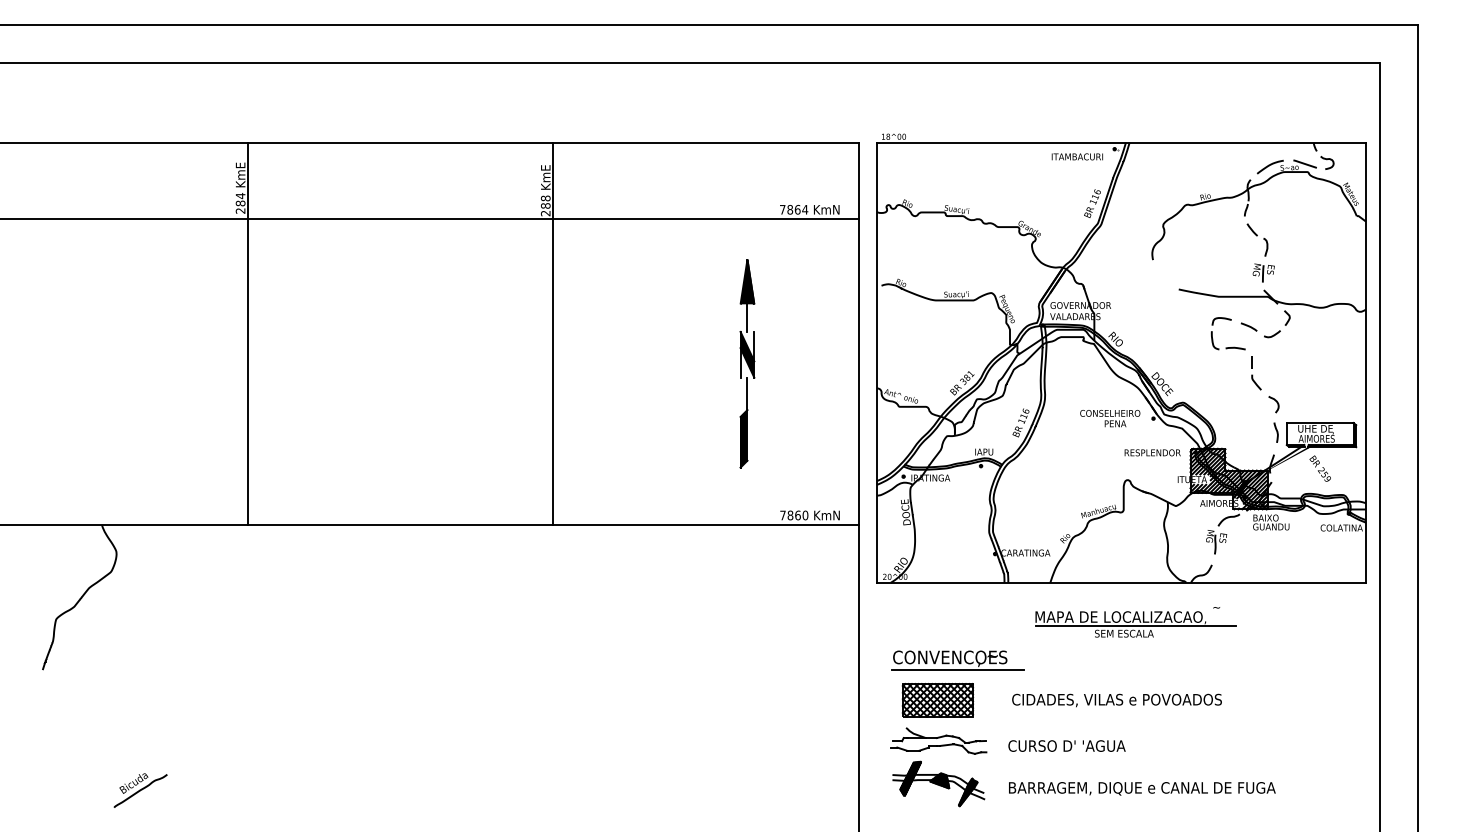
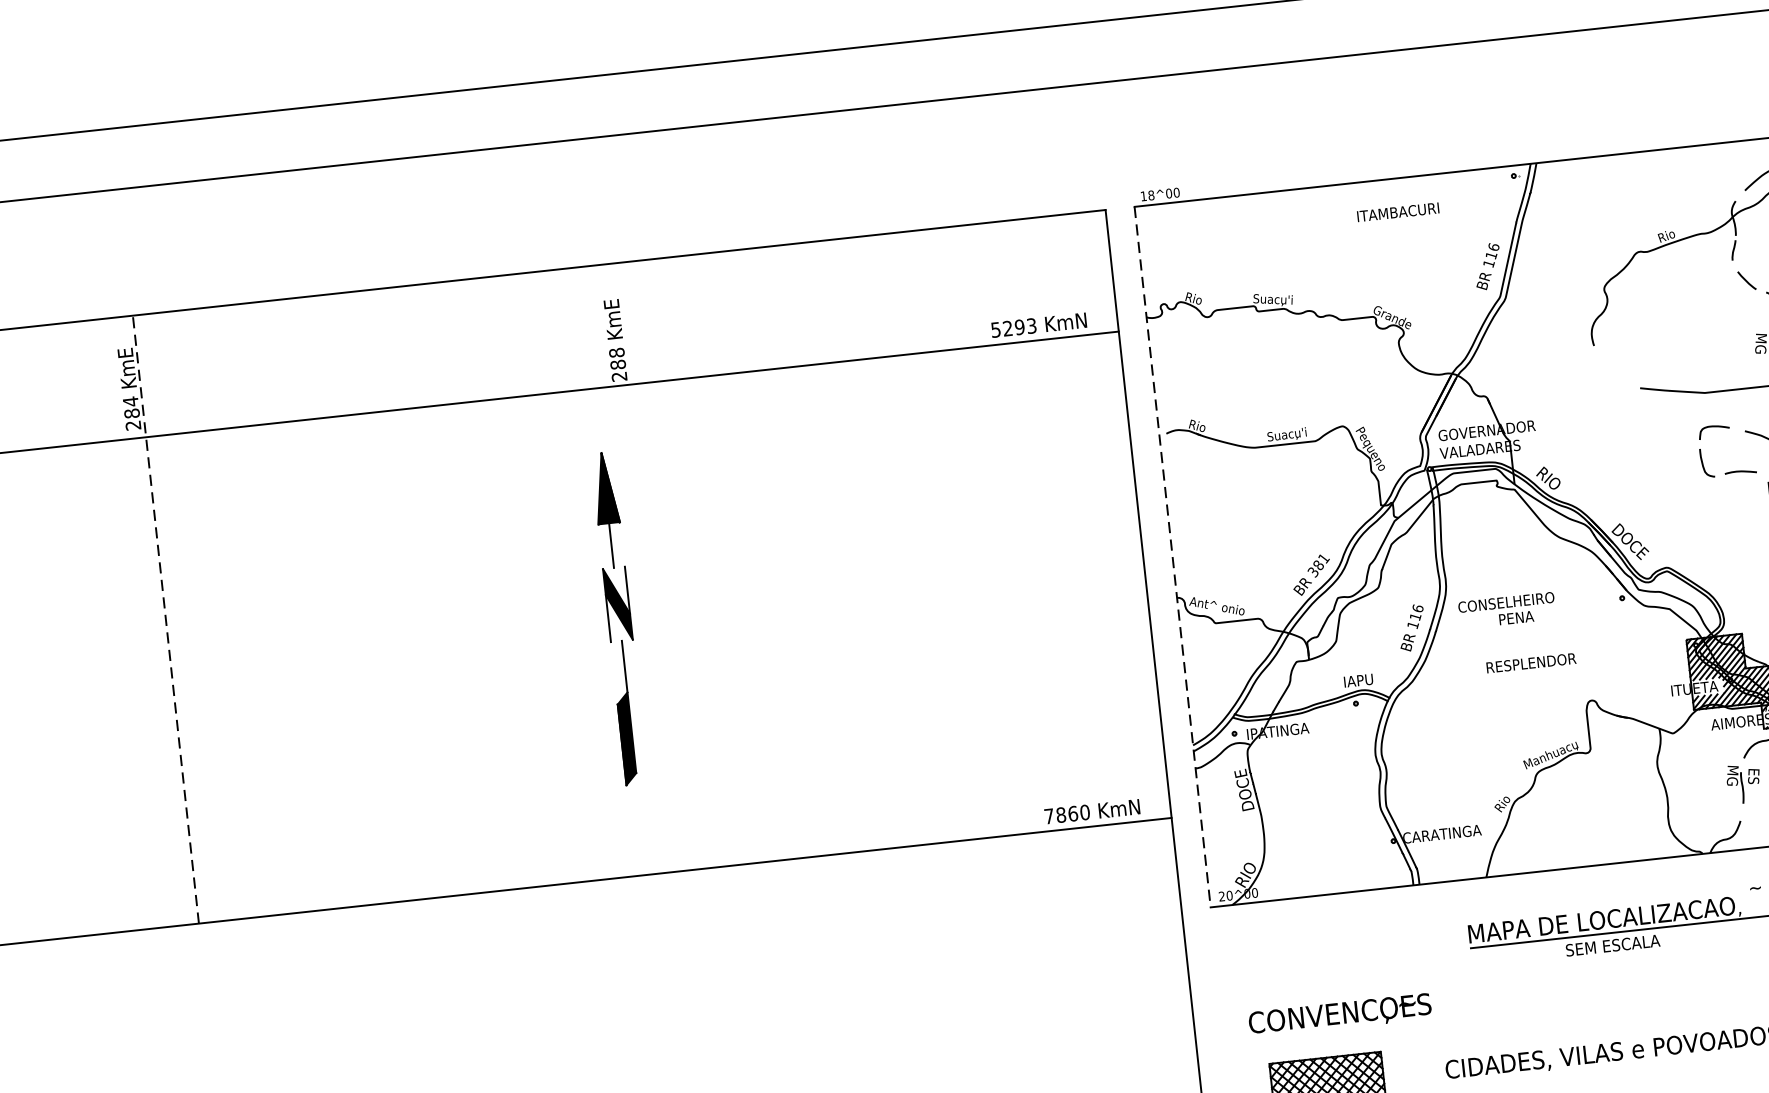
text: (1076, 156) -> (1396, 211), moved
text: (794, 209) -> (1014, 327), 7864 -> 5293
line: (247, 333) -> (165, 619), solid -> dashed
line: (553, 333) -> (652, 566), removed
part: (747, 363) -> (619, 618), moved
line: (877, 363) -> (1173, 558), solid -> dashed
text: (1110, 418) -> (1507, 610), moved
text: (1152, 452) -> (1530, 662), moved
line: (957, 669) -> (1353, 1031), removed

